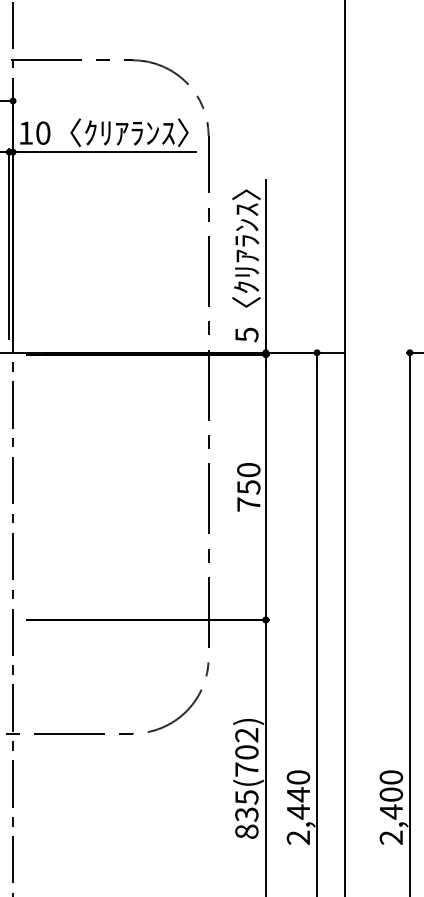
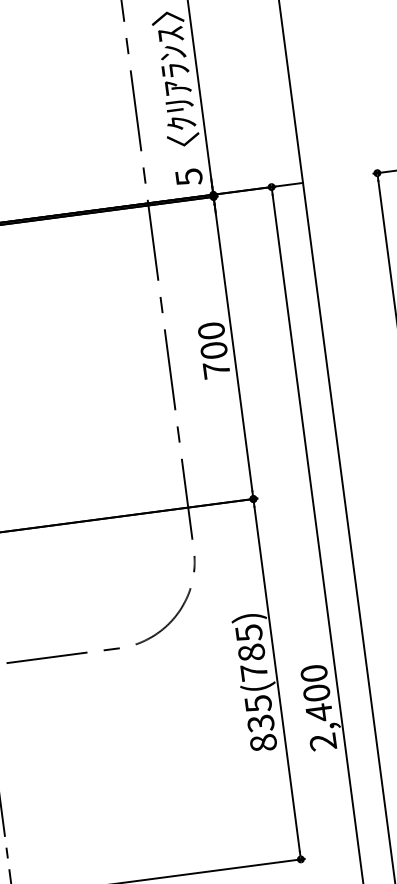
text: (248, 487) -> (213, 350), 750 -> 700
text: (246, 743) -> (249, 642), 835(702) -> 835(785)
text: (298, 794) -> (316, 692), 2,440 -> 2,400

